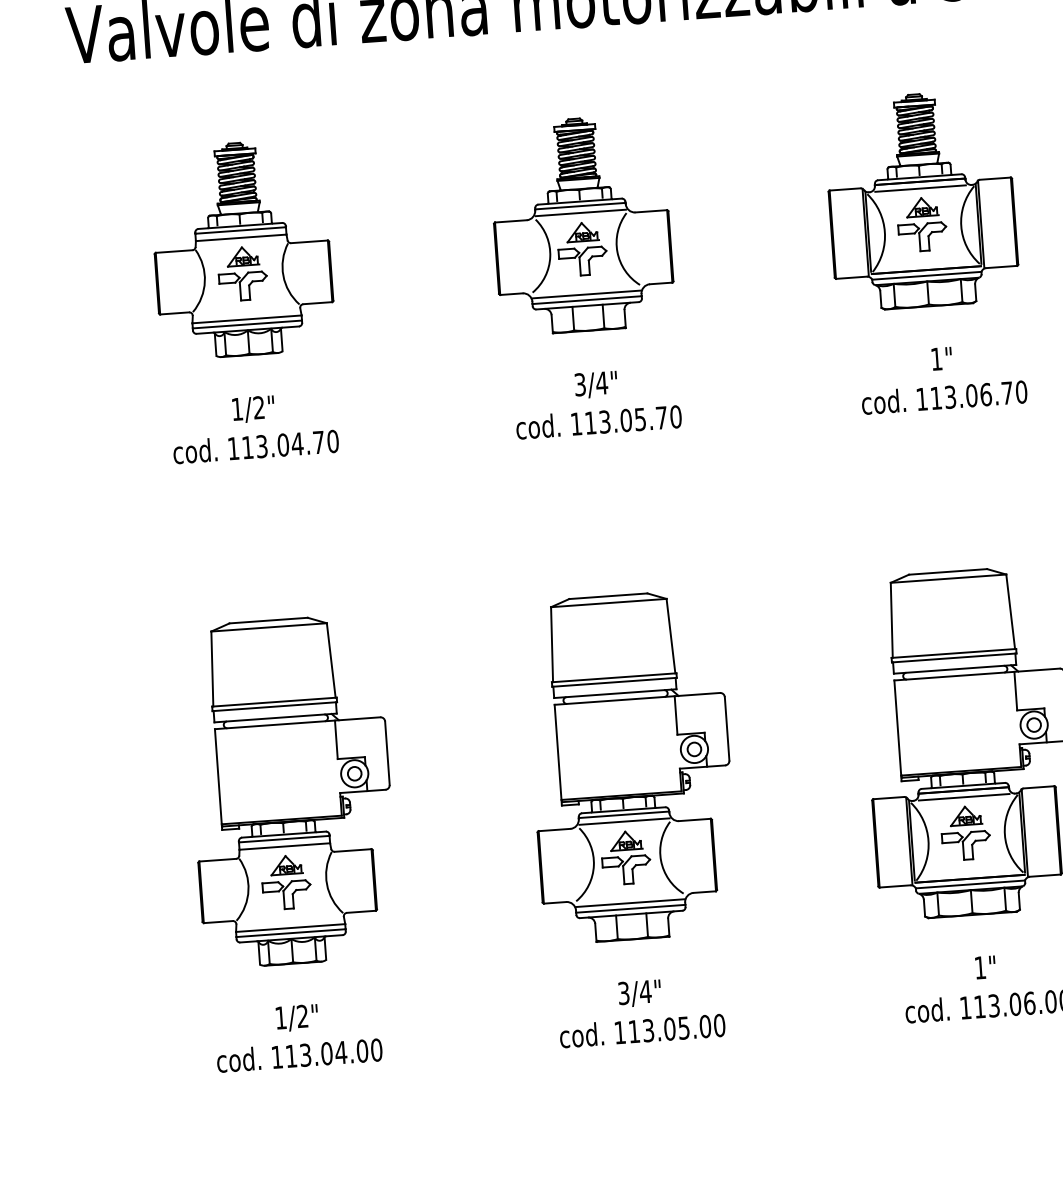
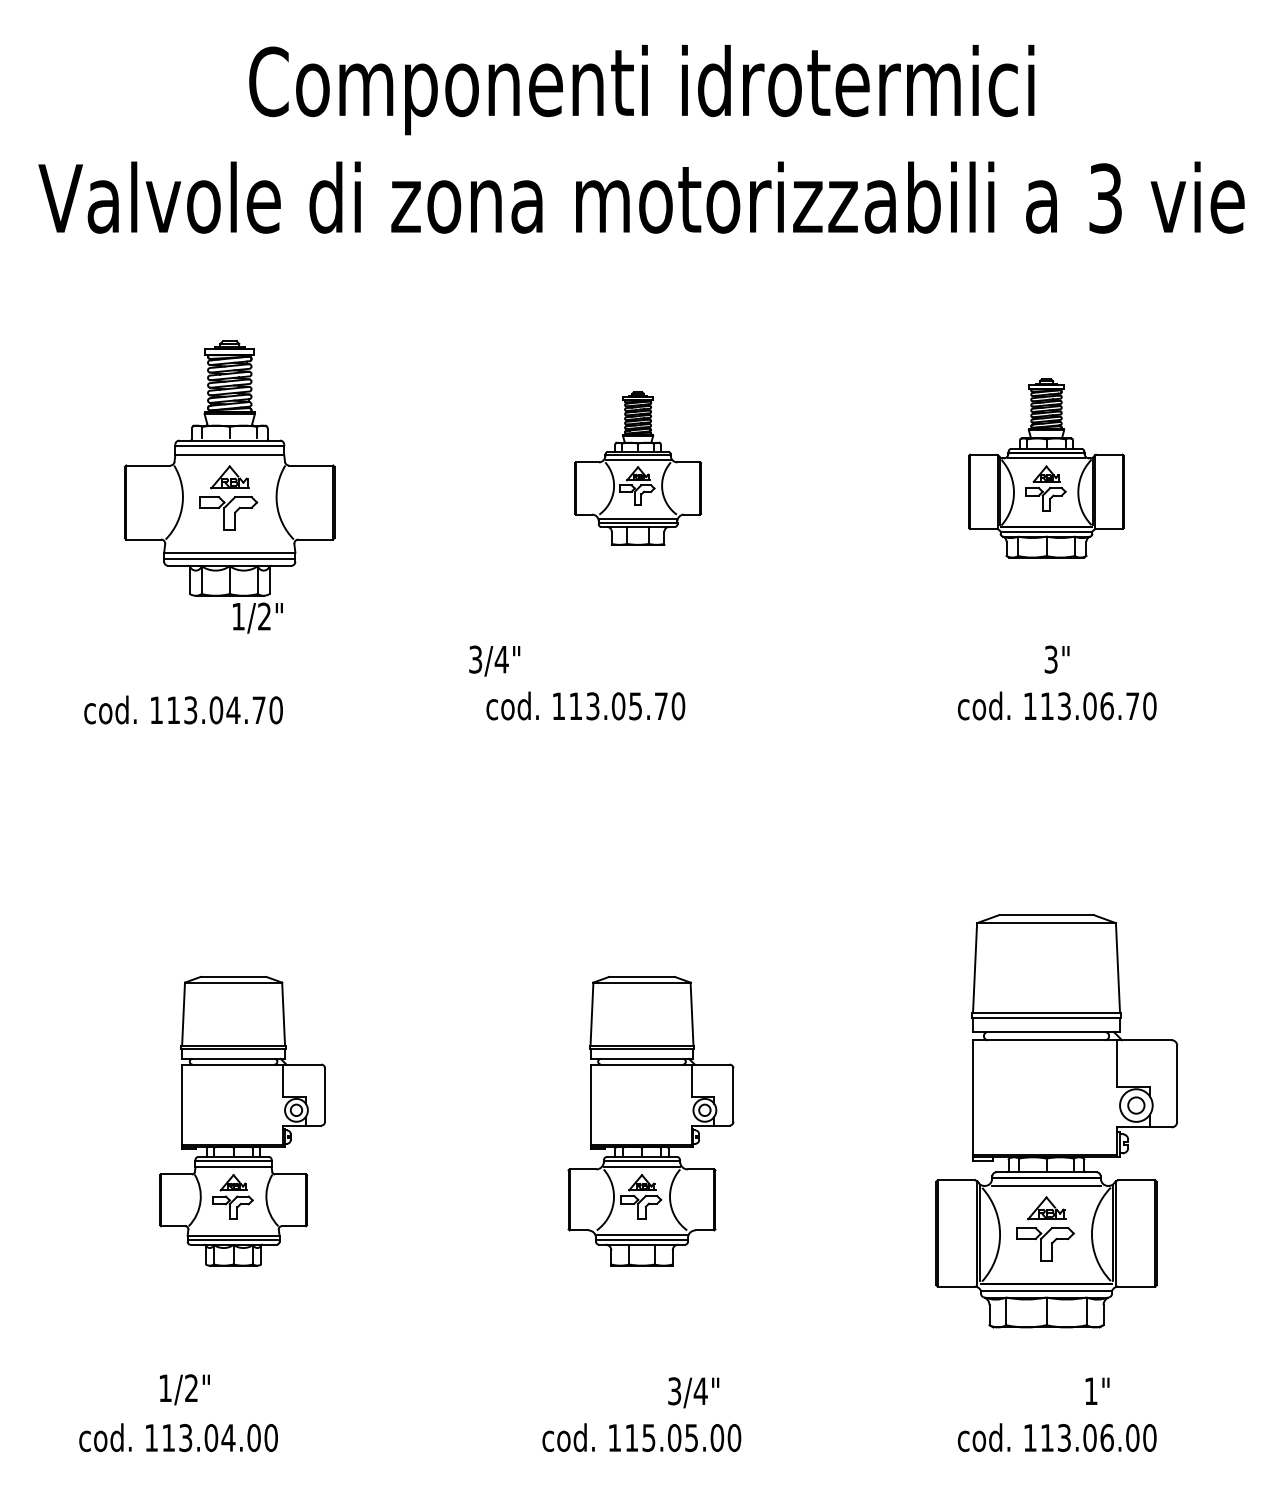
part: (921, 200) -> (1046, 468), size x0.7
part: (581, 224) -> (637, 468), size x0.6
text: (936, 359) -> (1050, 659), 1" -> 3"
text: (595, 384) -> (494, 660), moved
text: (253, 408) -> (257, 617), moved
text: (598, 421) -> (585, 705), moved
text: (255, 446) -> (183, 709), moved
part: (630, 767) -> (650, 1121), size x0.7
part: (291, 791) -> (242, 1121), size x0.7
text: (985, 966) -> (1097, 1390), moved
text: (639, 993) -> (693, 1392), moved
text: (296, 1017) -> (184, 1389), moved
text: (648, 1030) -> (649, 1437), 113.05.00 -> 115.05.00
text: (299, 1055) -> (178, 1437), moved

